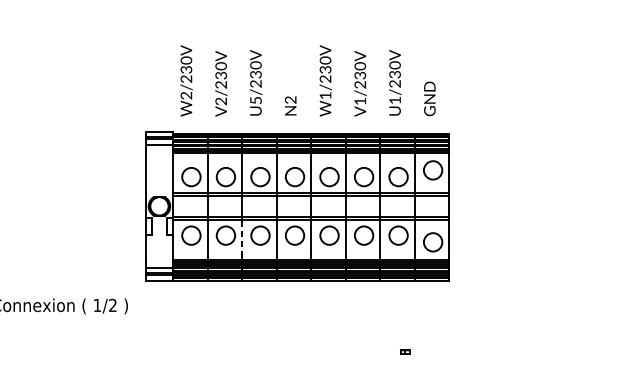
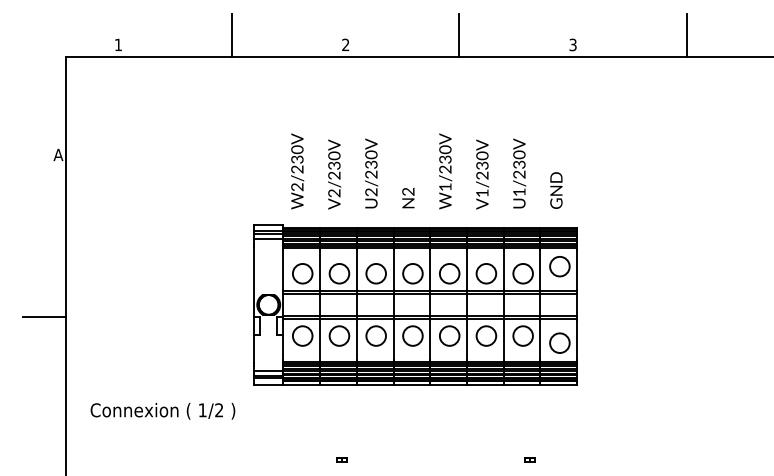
text: (256, 100) -> (371, 192), U5/230V -> U2/230V
line: (241, 239) -> (356, 340), dashed -> solid
part: (227, 351) -> (341, 459), added

